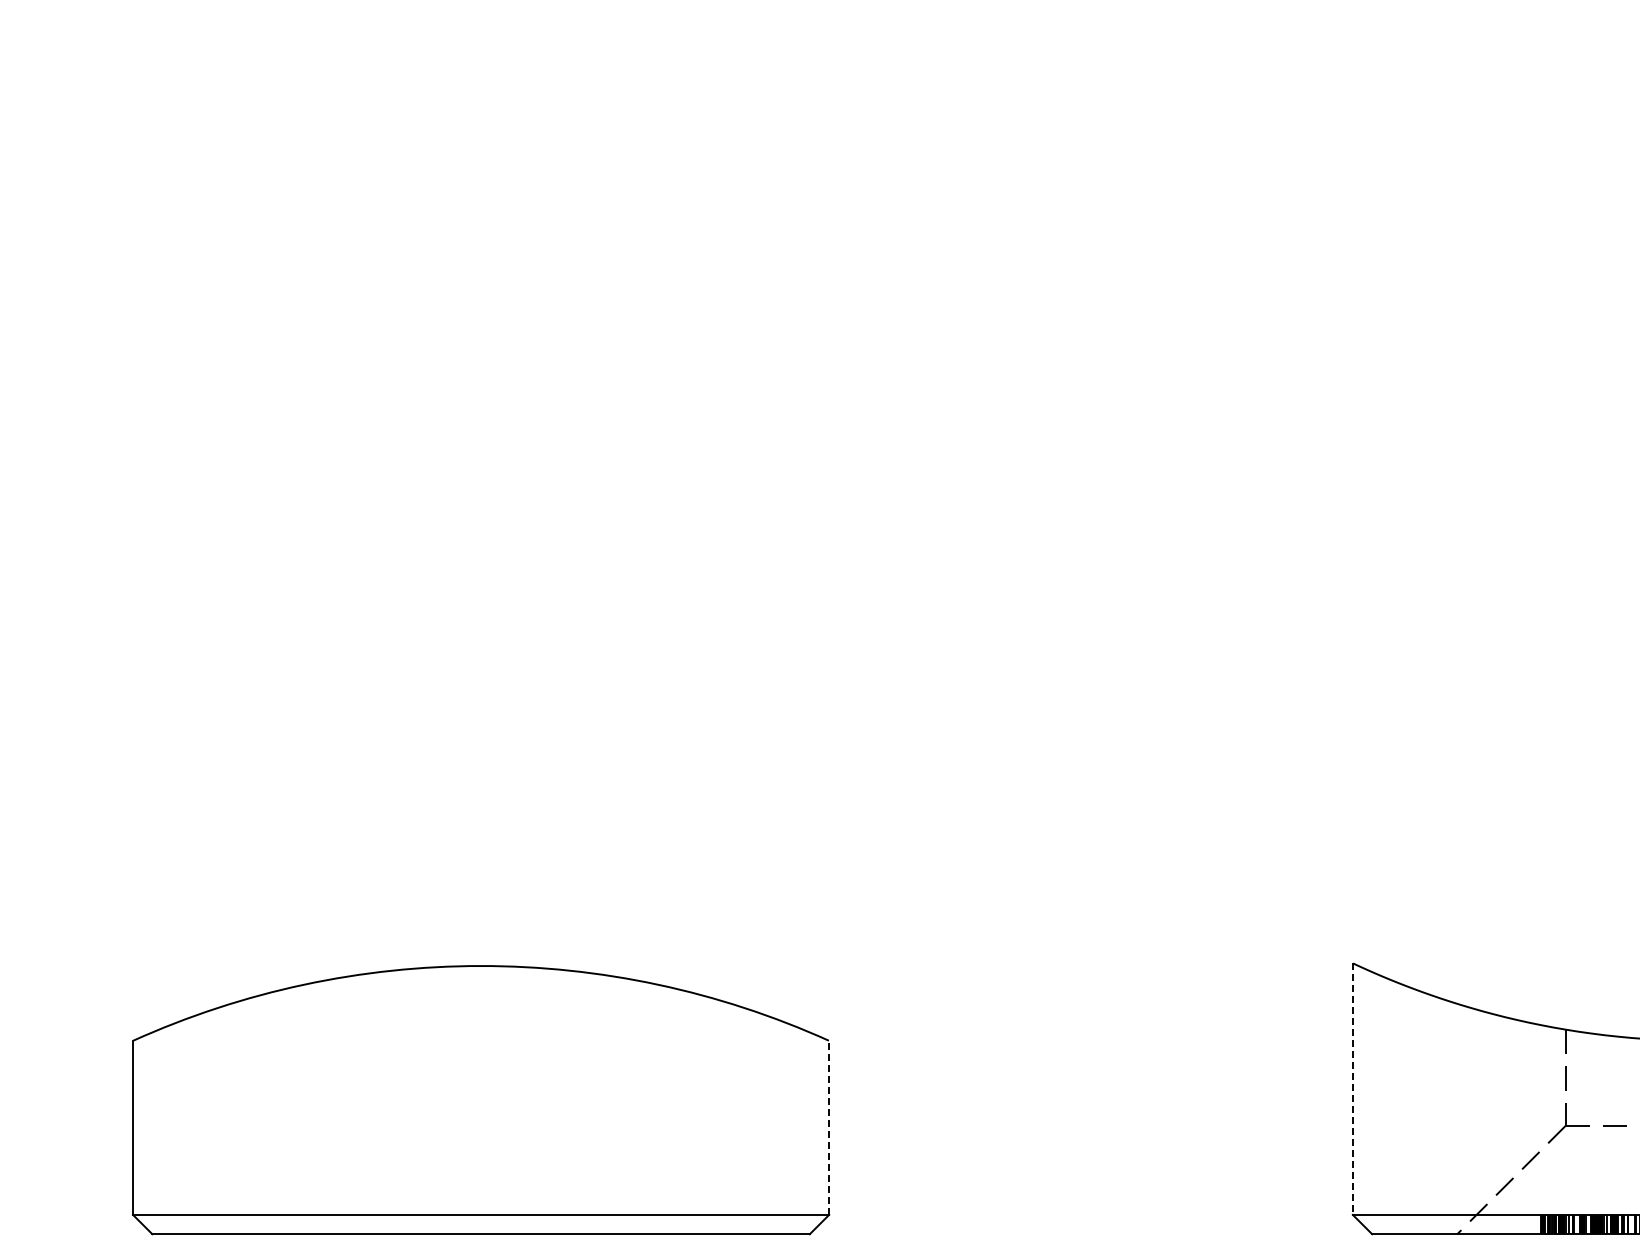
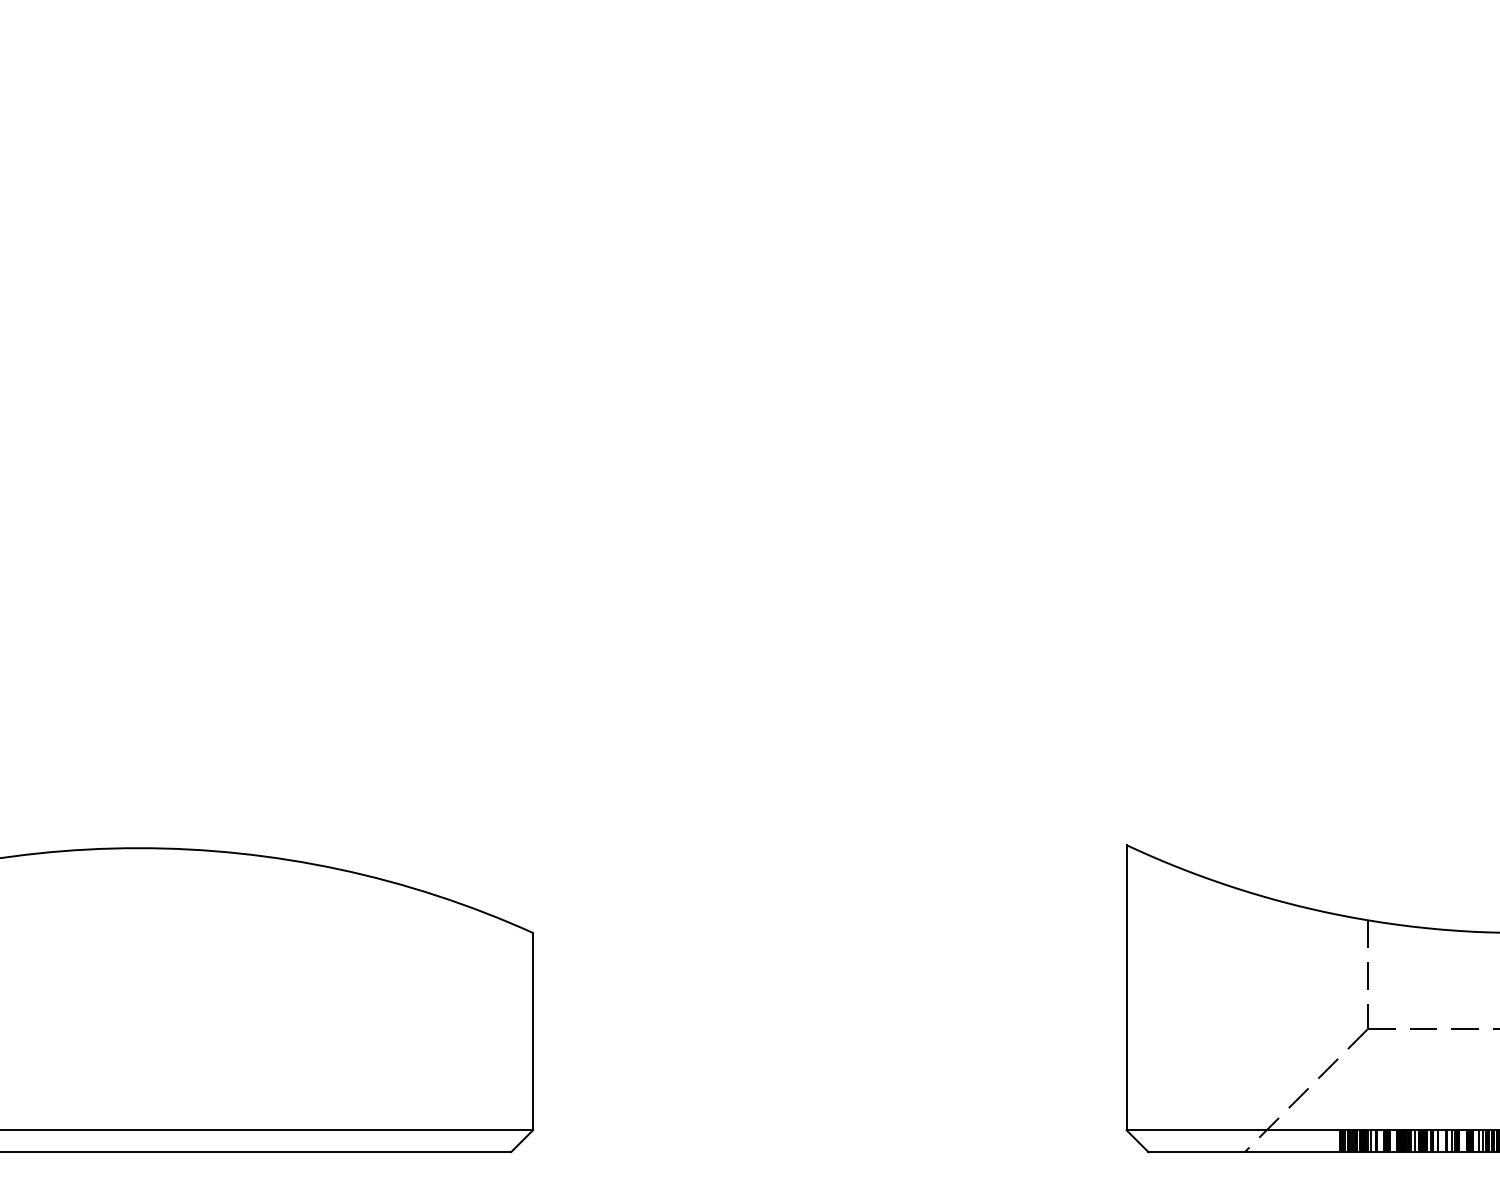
line: (1352, 1089) -> (1126, 988), dashed -> solid
line: (829, 1127) -> (533, 1031), dashed -> solid

